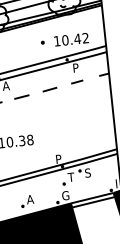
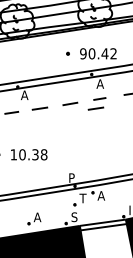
text: (57, 40) -> (83, 53), 10.42 -> 90.42
text: (75, 67) -> (99, 83), P -> A
line: (74, 91) -> (95, 108), added
text: (88, 172) -> (101, 195), S -> A
text: (65, 196) -> (74, 217), G -> S

